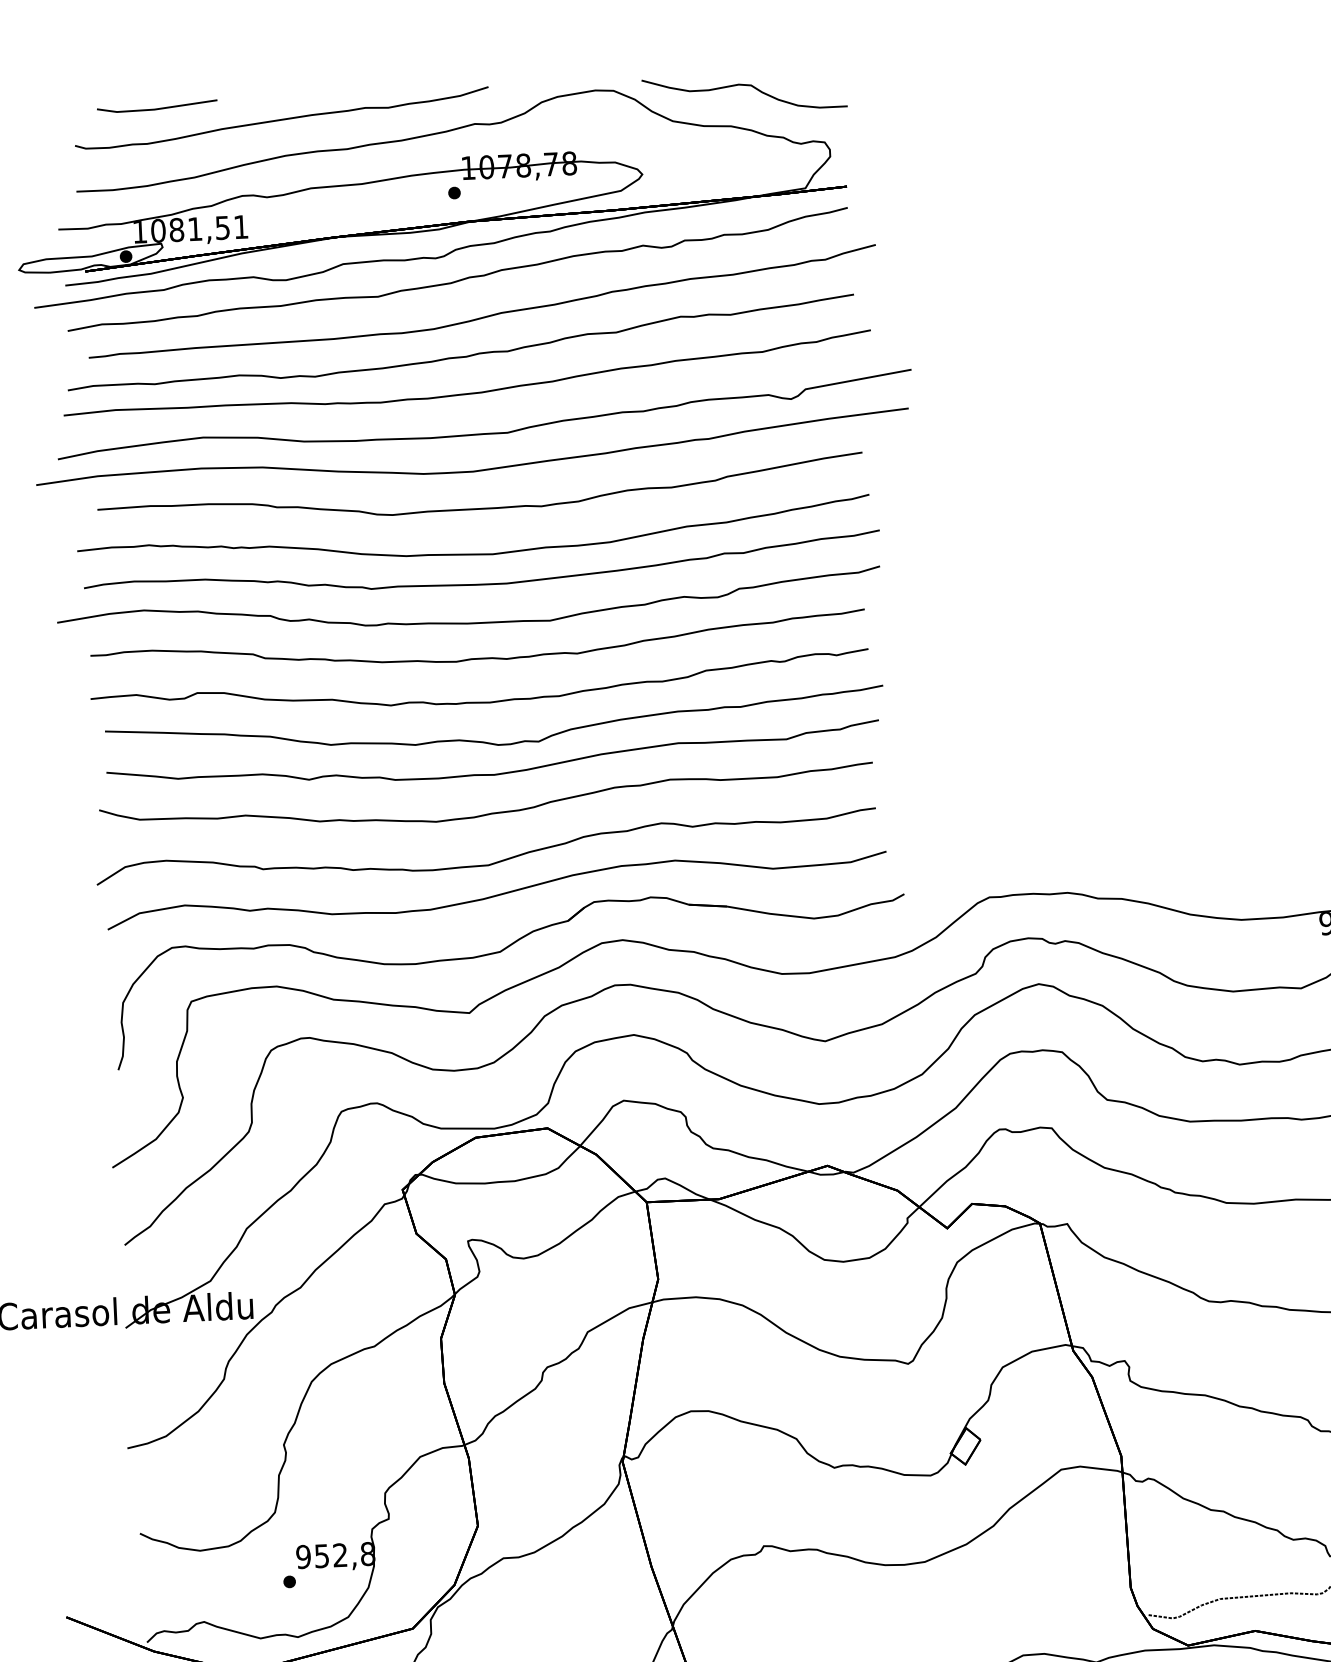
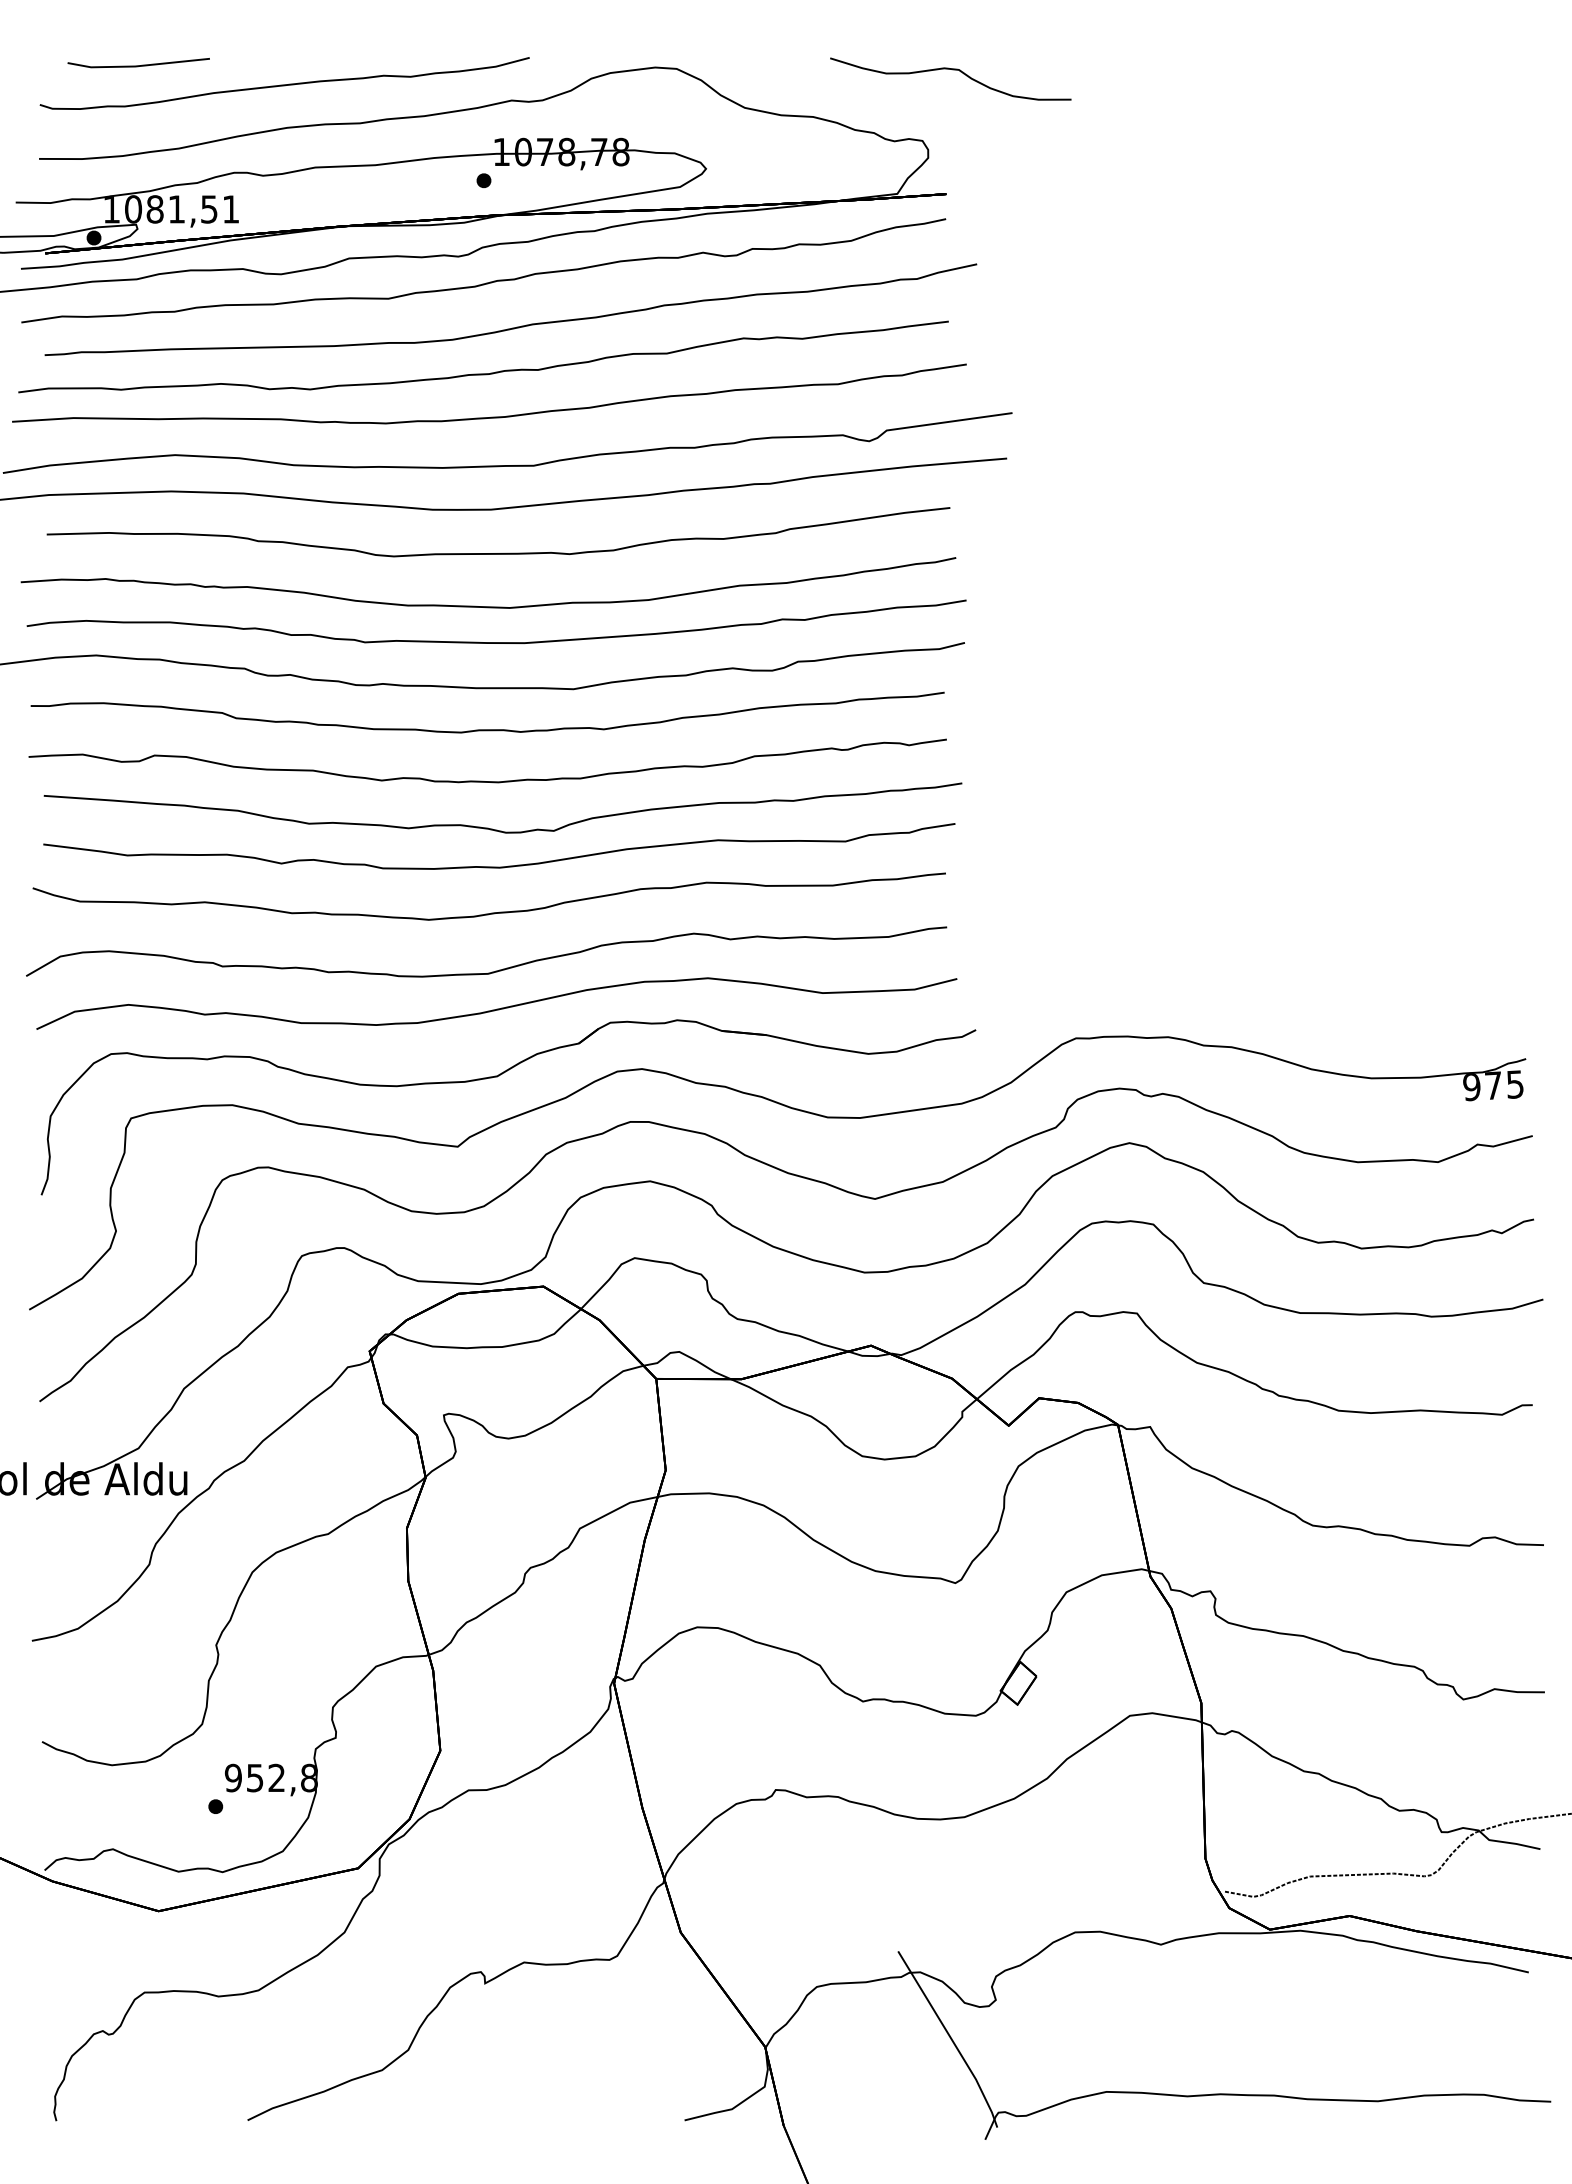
curve: (745, 86) -> (952, 70), moved

